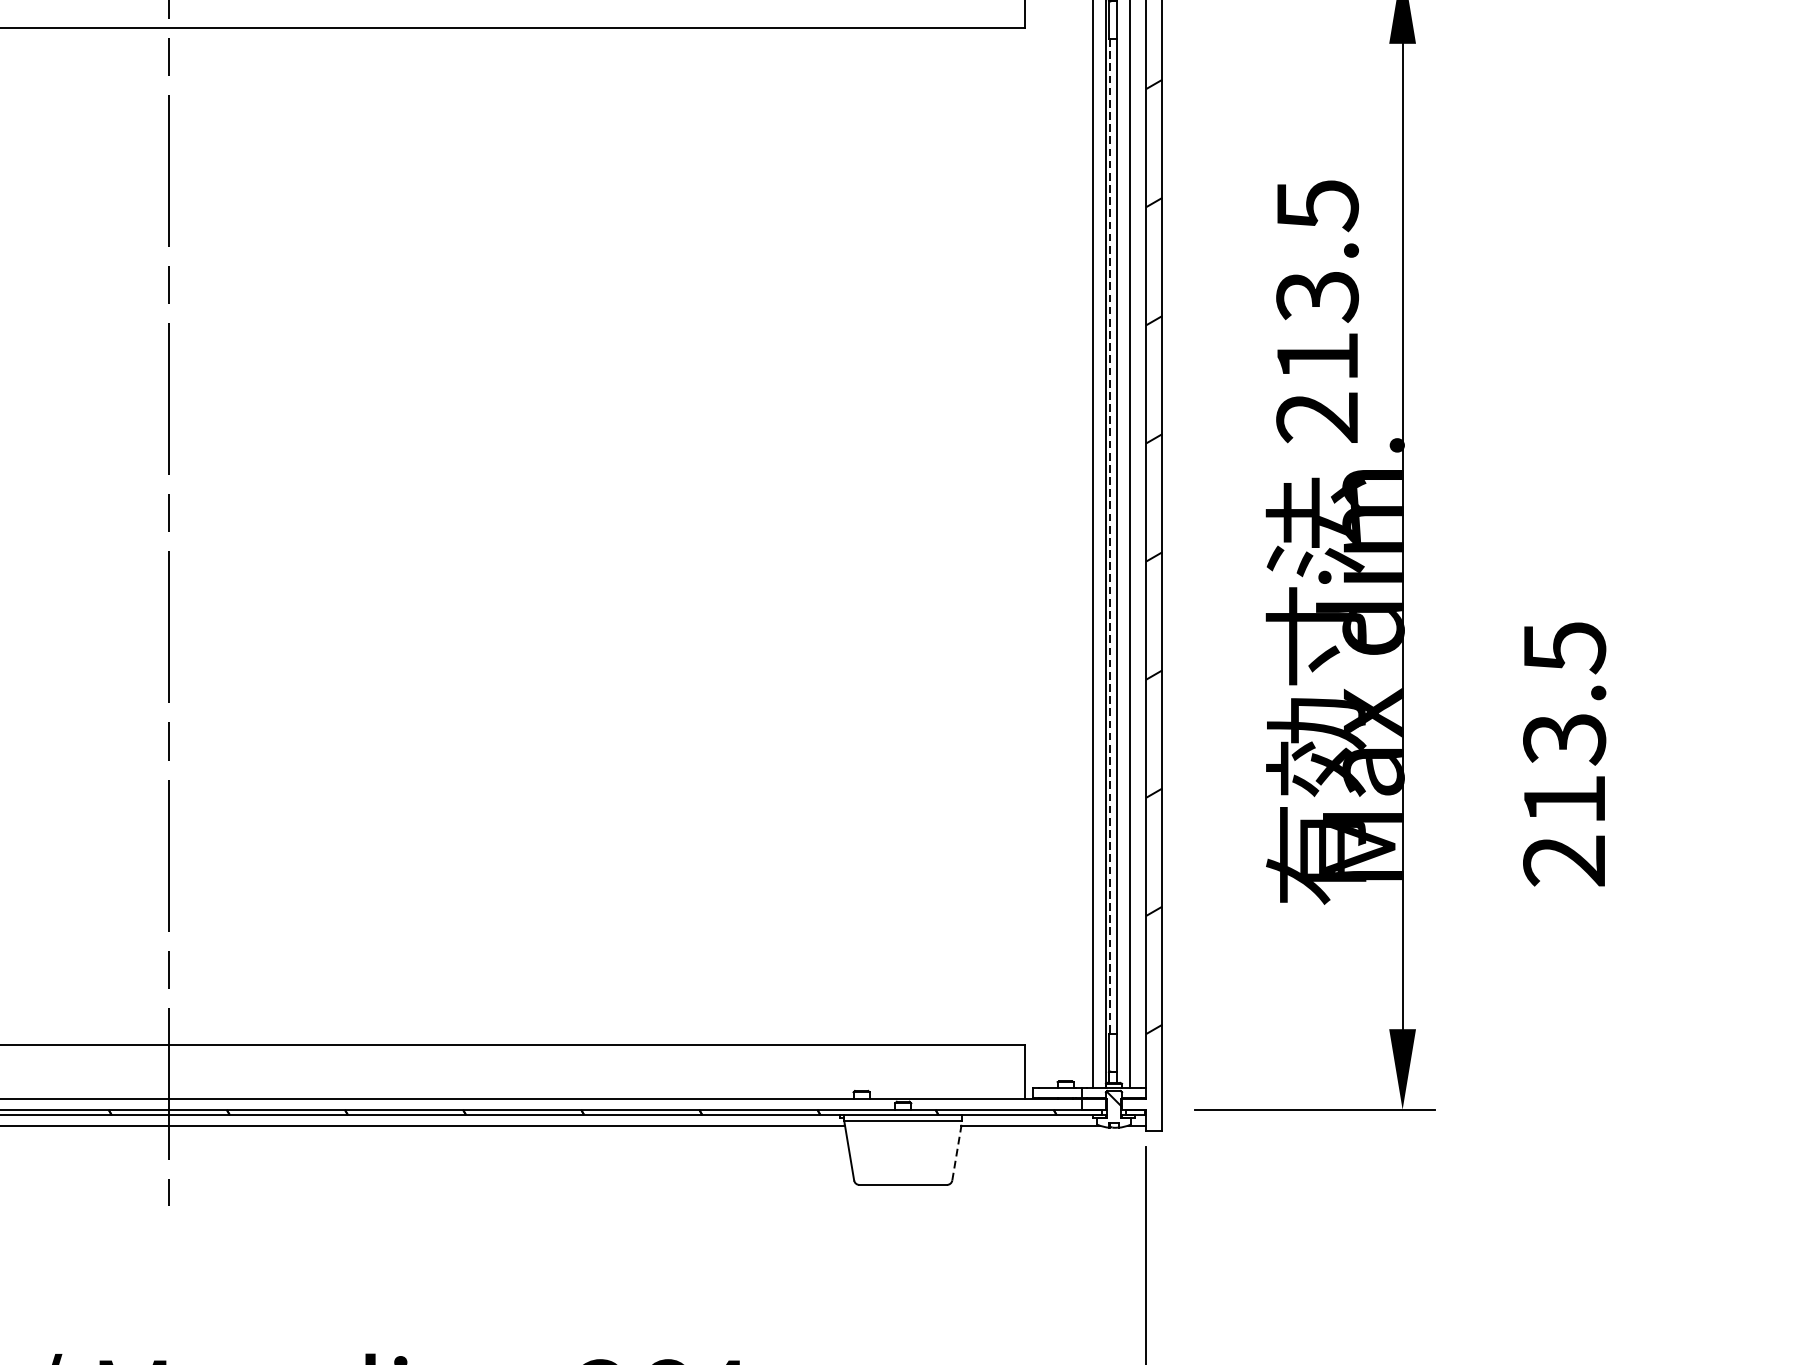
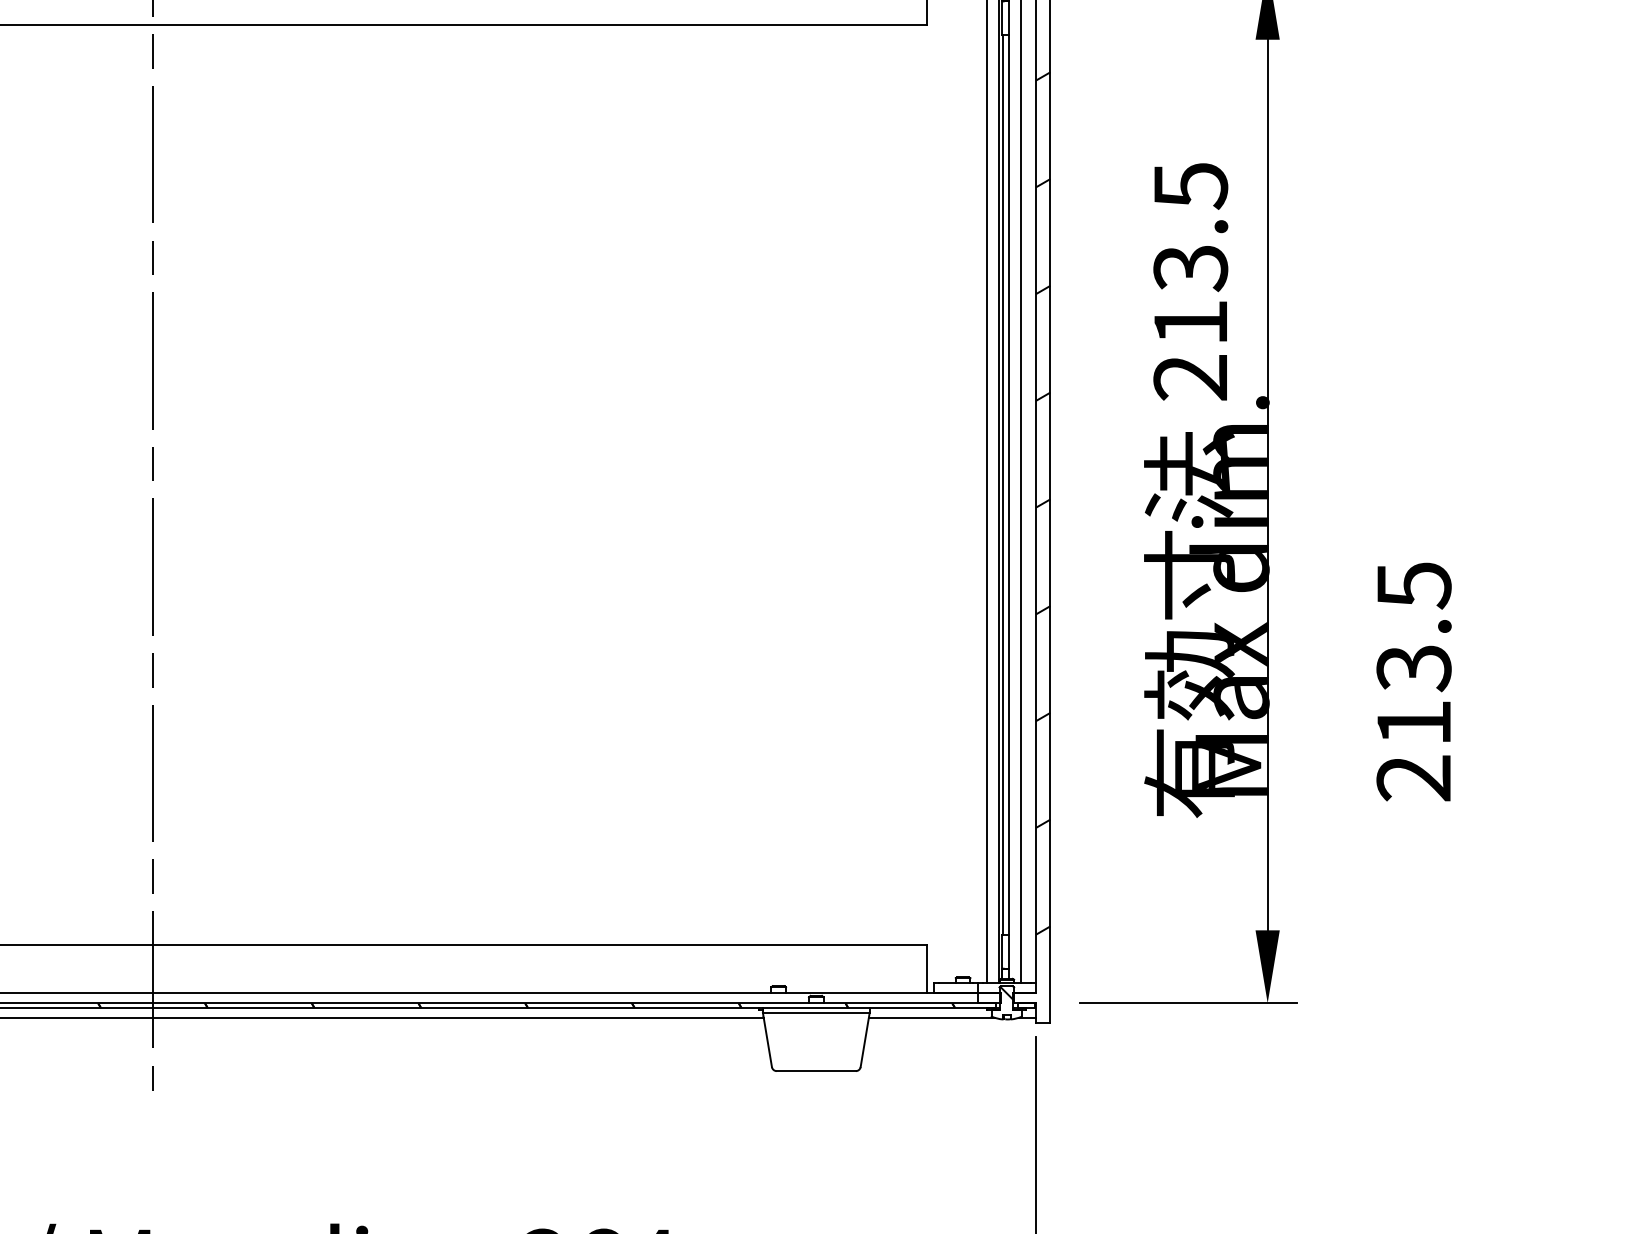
line: (1110, 537) -> (1003, 485), dashed -> solid
line: (957, 1149) -> (865, 1039), dashed -> solid

